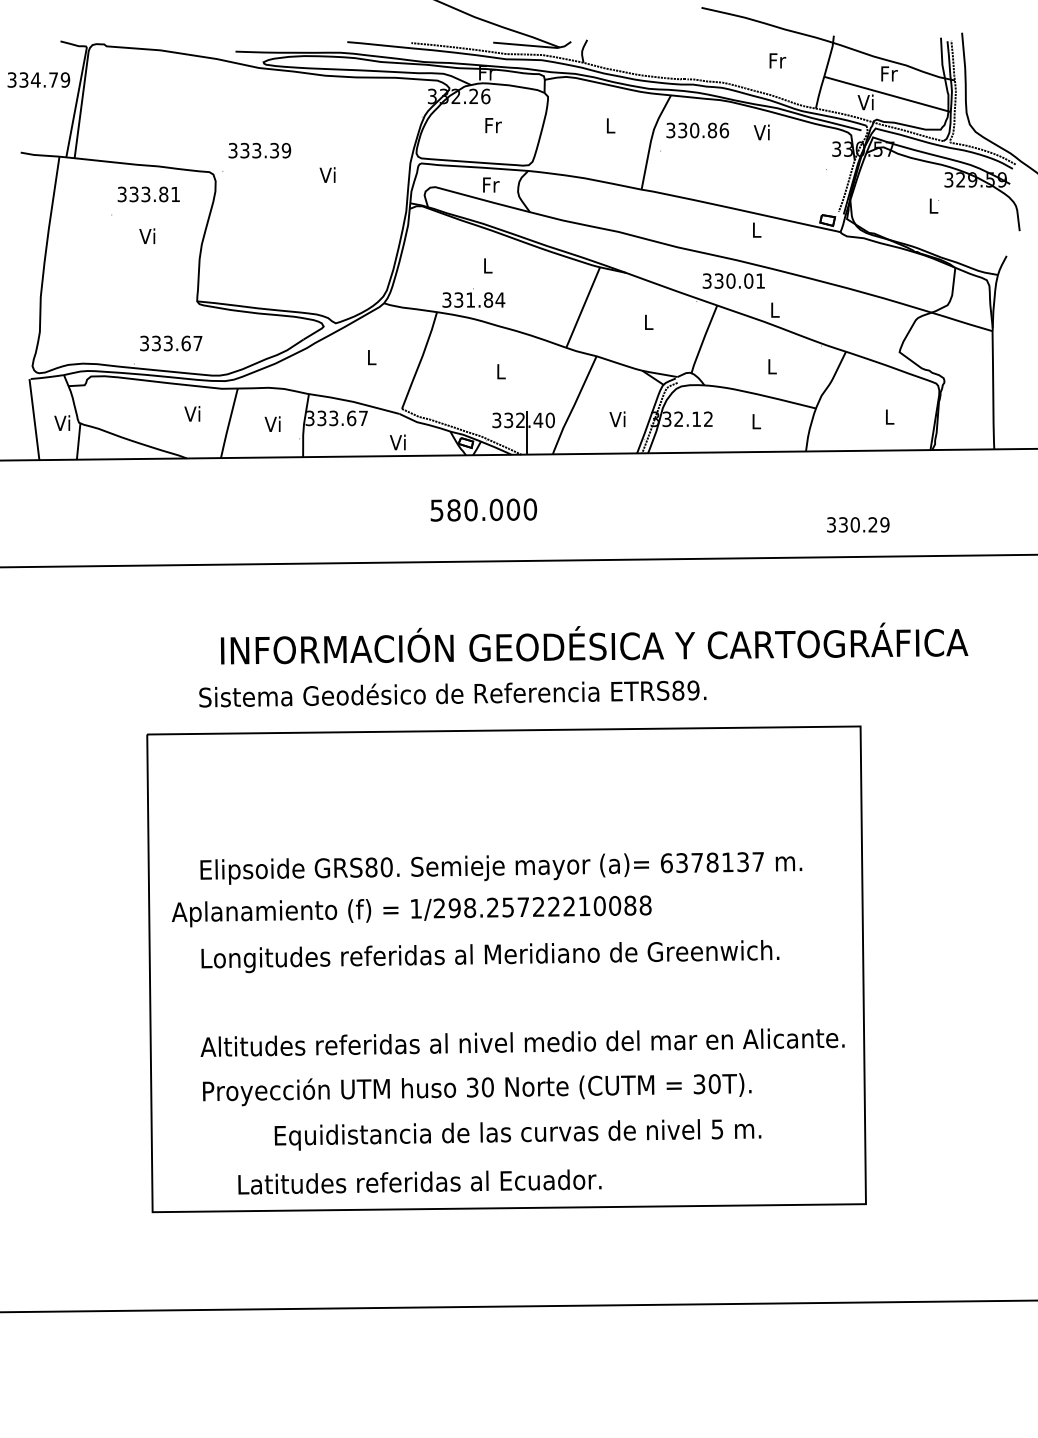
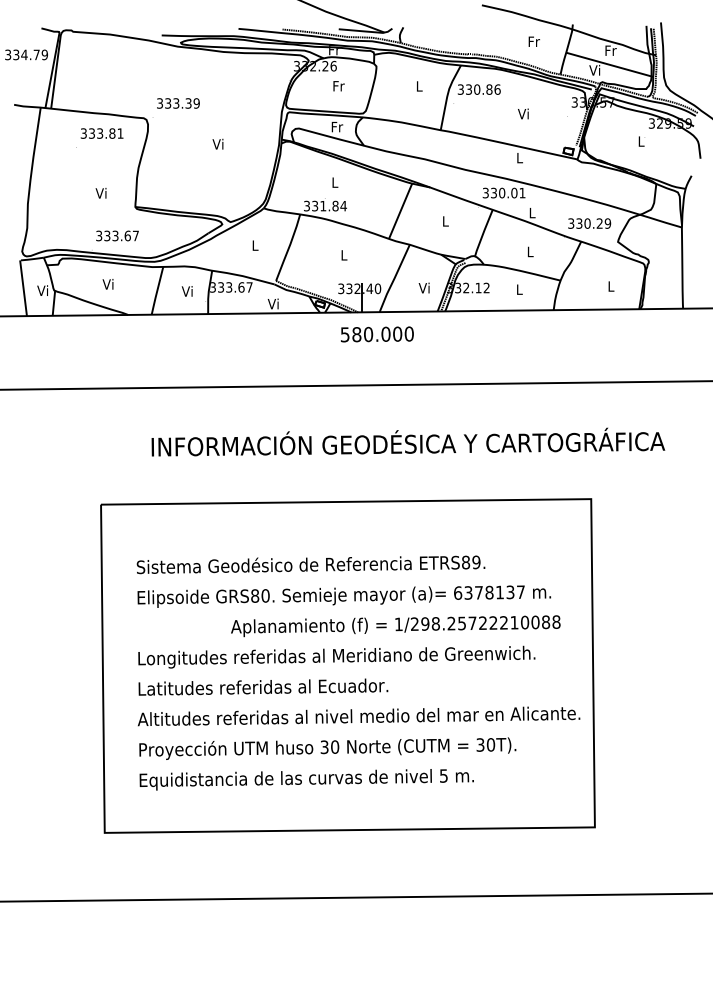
text: (762, 131) -> (523, 113), moved
text: (326, 173) -> (217, 143), moved
text: (146, 236) -> (100, 193), moved
text: (191, 414) -> (107, 284), moved
text: (484, 510) -> (377, 334), moved
text: (858, 524) -> (589, 223), moved
text: (452, 693) -> (310, 564), moved
text: (411, 911) -> (395, 626), moved
text: (517, 1134) -> (306, 779), moved
text: (420, 1181) -> (263, 686), moved

